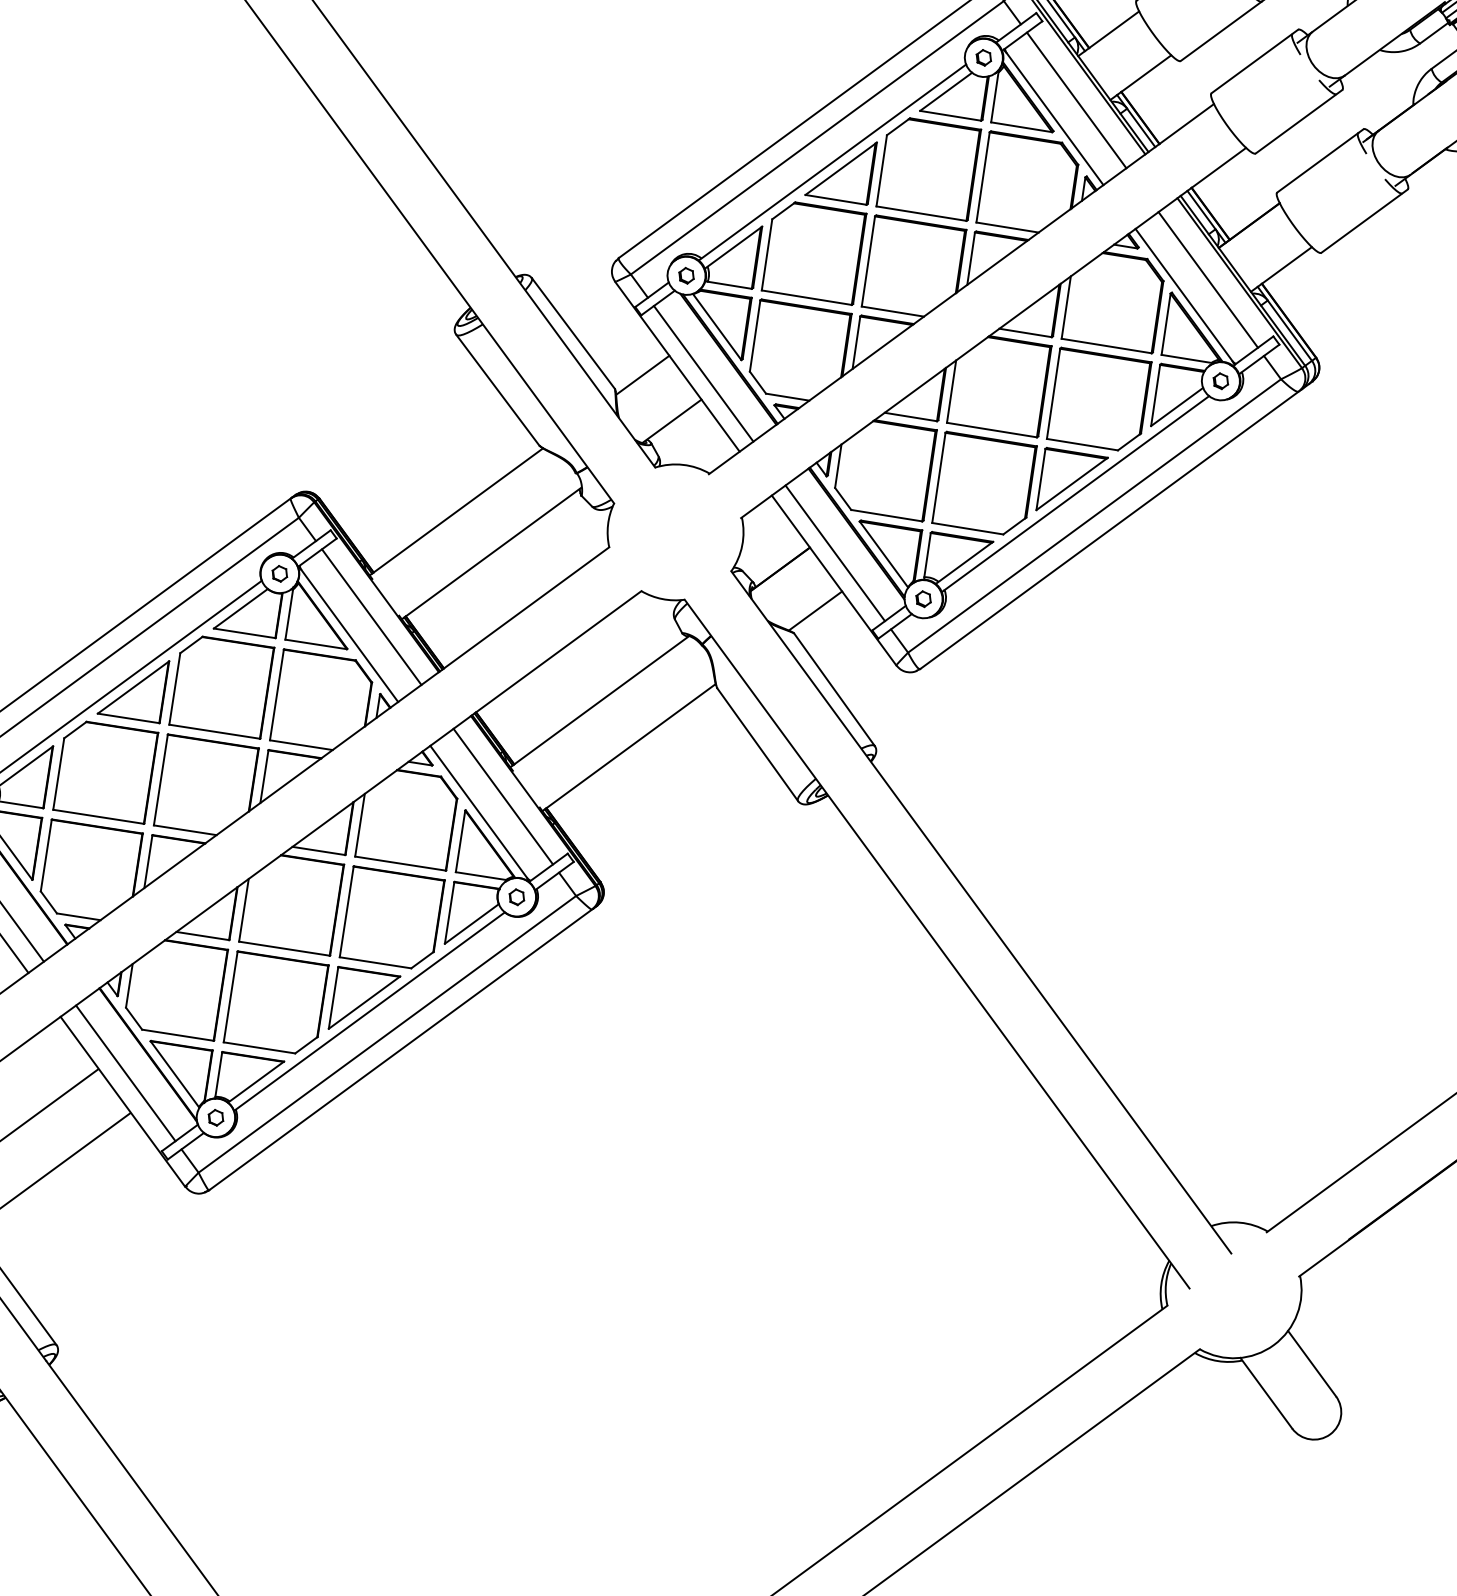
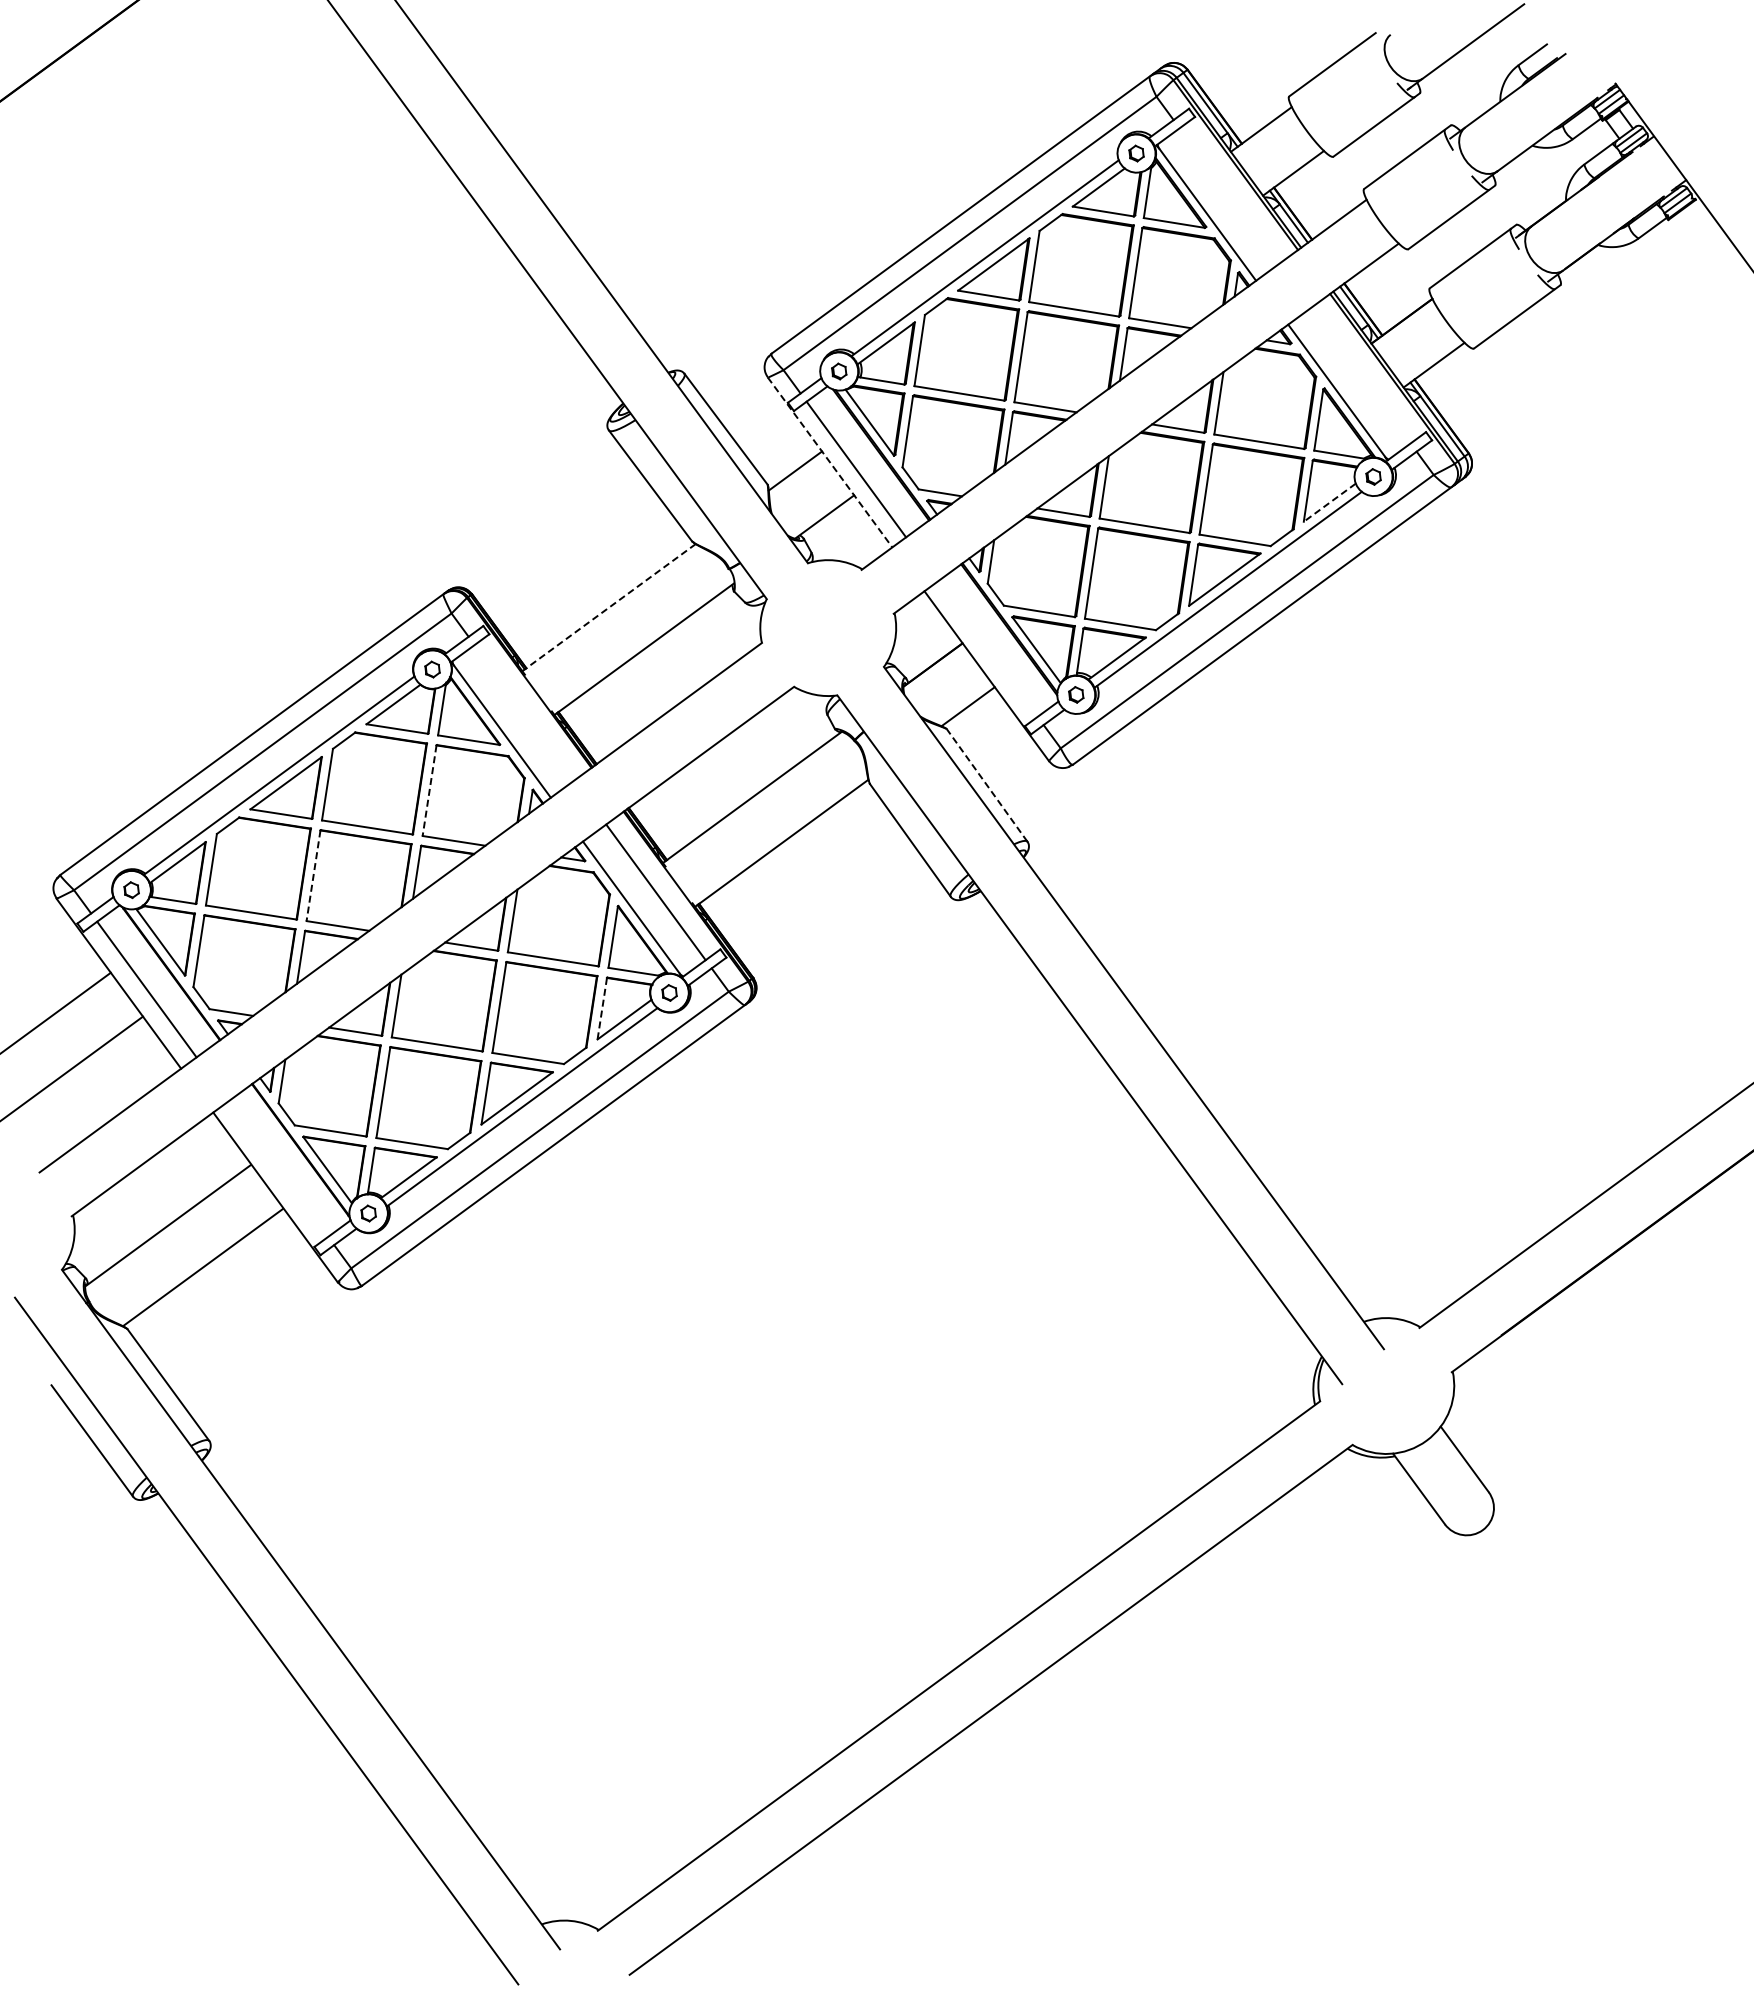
line: (1076, 99) -> (1229, 195), removed
line: (1207, 279) -> (1360, 375), removed
line: (677, 366) -> (830, 462), solid -> dashed
line: (1176, 407) -> (1329, 503), solid -> dashed
line: (456, 511) -> (609, 607), solid -> dashed
line: (834, 552) -> (987, 648), removed
line: (371, 616) -> (524, 712), removed
line: (833, 689) -> (986, 785), solid -> dashed
line: (276, 694) -> (429, 790), solid -> dashed
line: (160, 779) -> (313, 875), solid -> dashed
line: (449, 913) -> (602, 1009), solid -> dashed
line: (125, 1072) -> (278, 1168), removed

